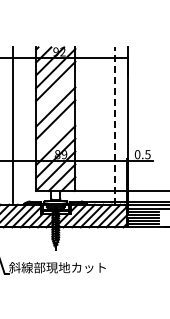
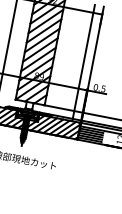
line: (55, 93) -> (43, 30), added
line: (115, 126) -> (83, 63), dashed -> solid
line: (55, 132) -> (38, 59), added

